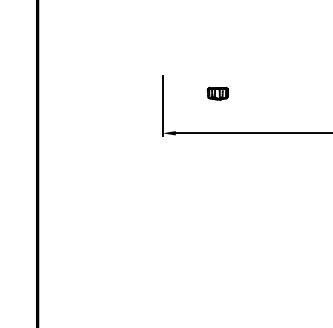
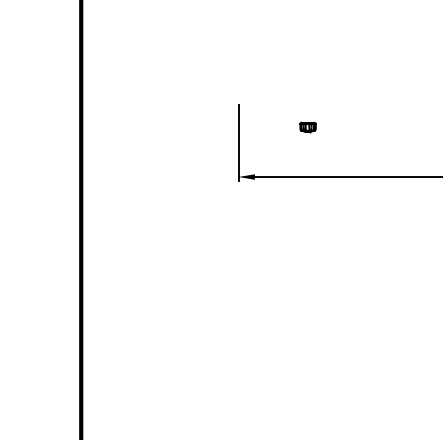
part: (217, 93) -> (307, 127), size x0.6

